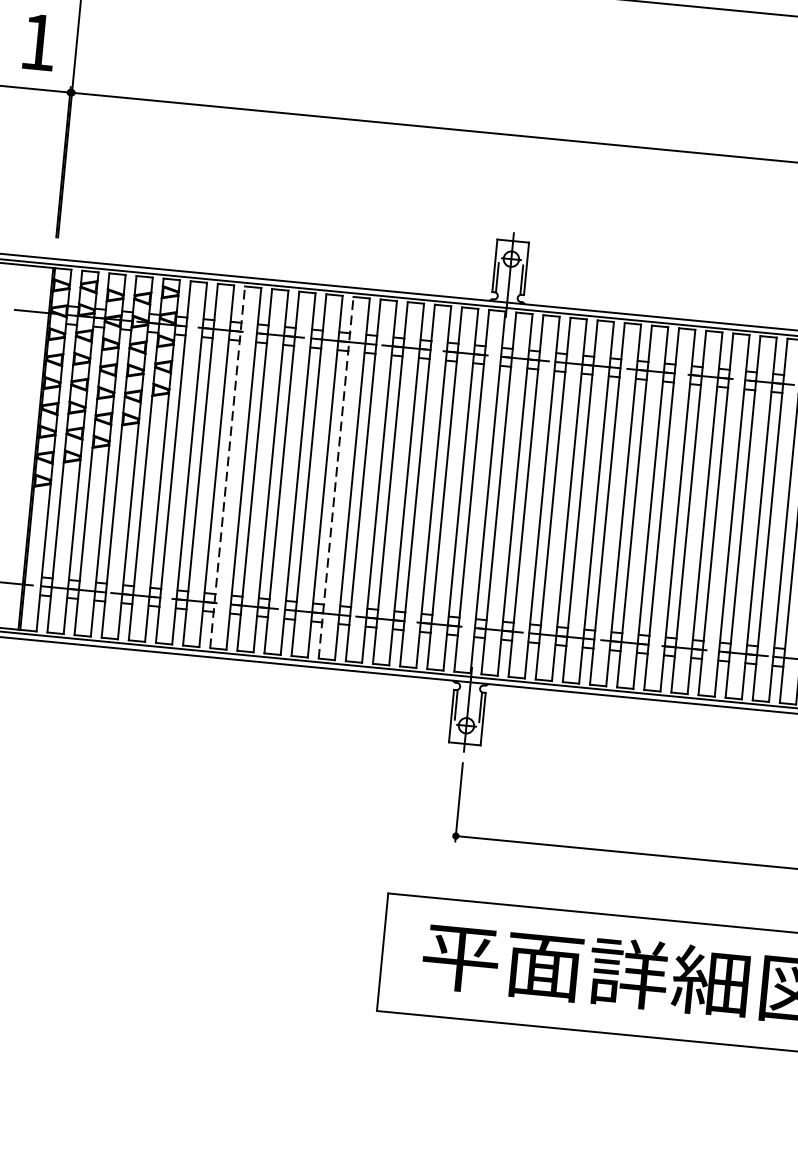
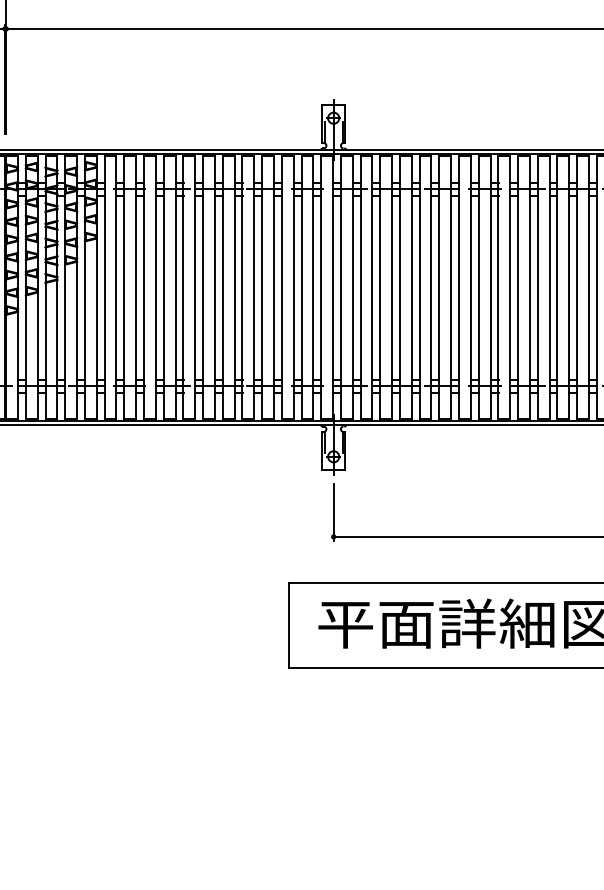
line: (228, 467) -> (144, 287), dashed -> solid
line: (335, 477) -> (222, 287), dashed -> solid

